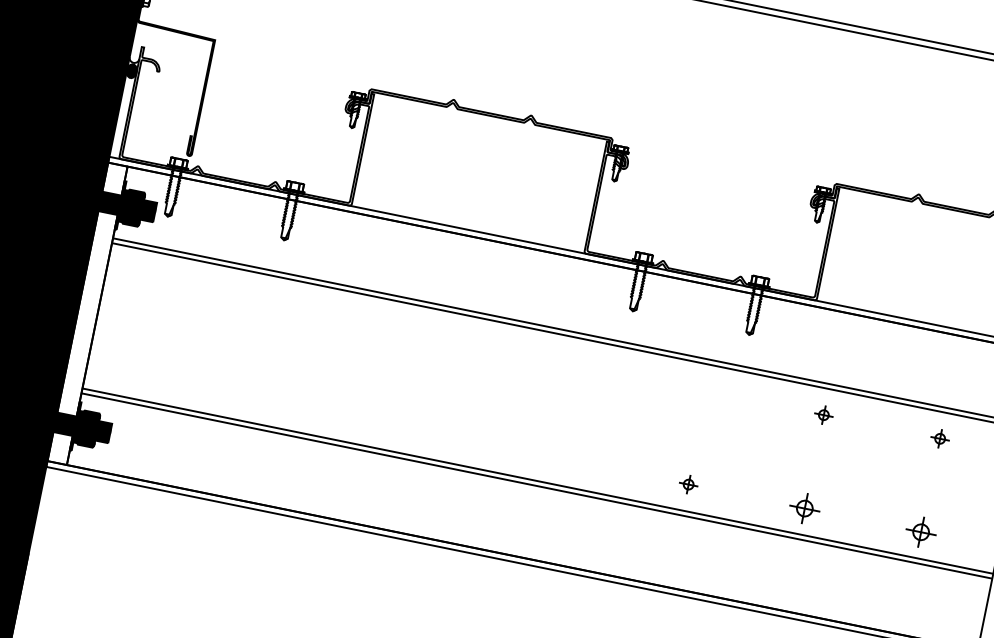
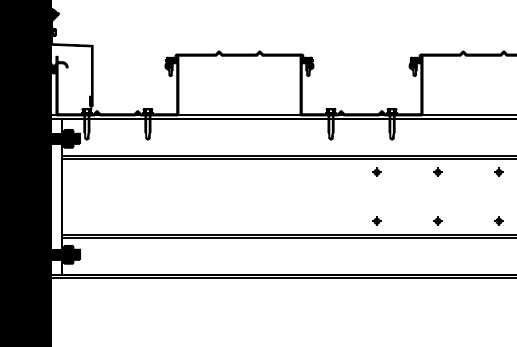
part: (707, 389) -> (376, 171), added
part: (804, 506) -> (437, 220), size x0.62
part: (920, 530) -> (498, 220), size x0.62

